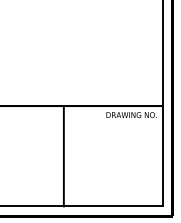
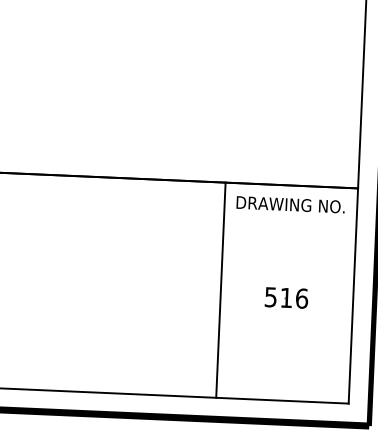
line: (63, 156) -> (220, 290), moved
part: (131, 158) -> (286, 297), added

